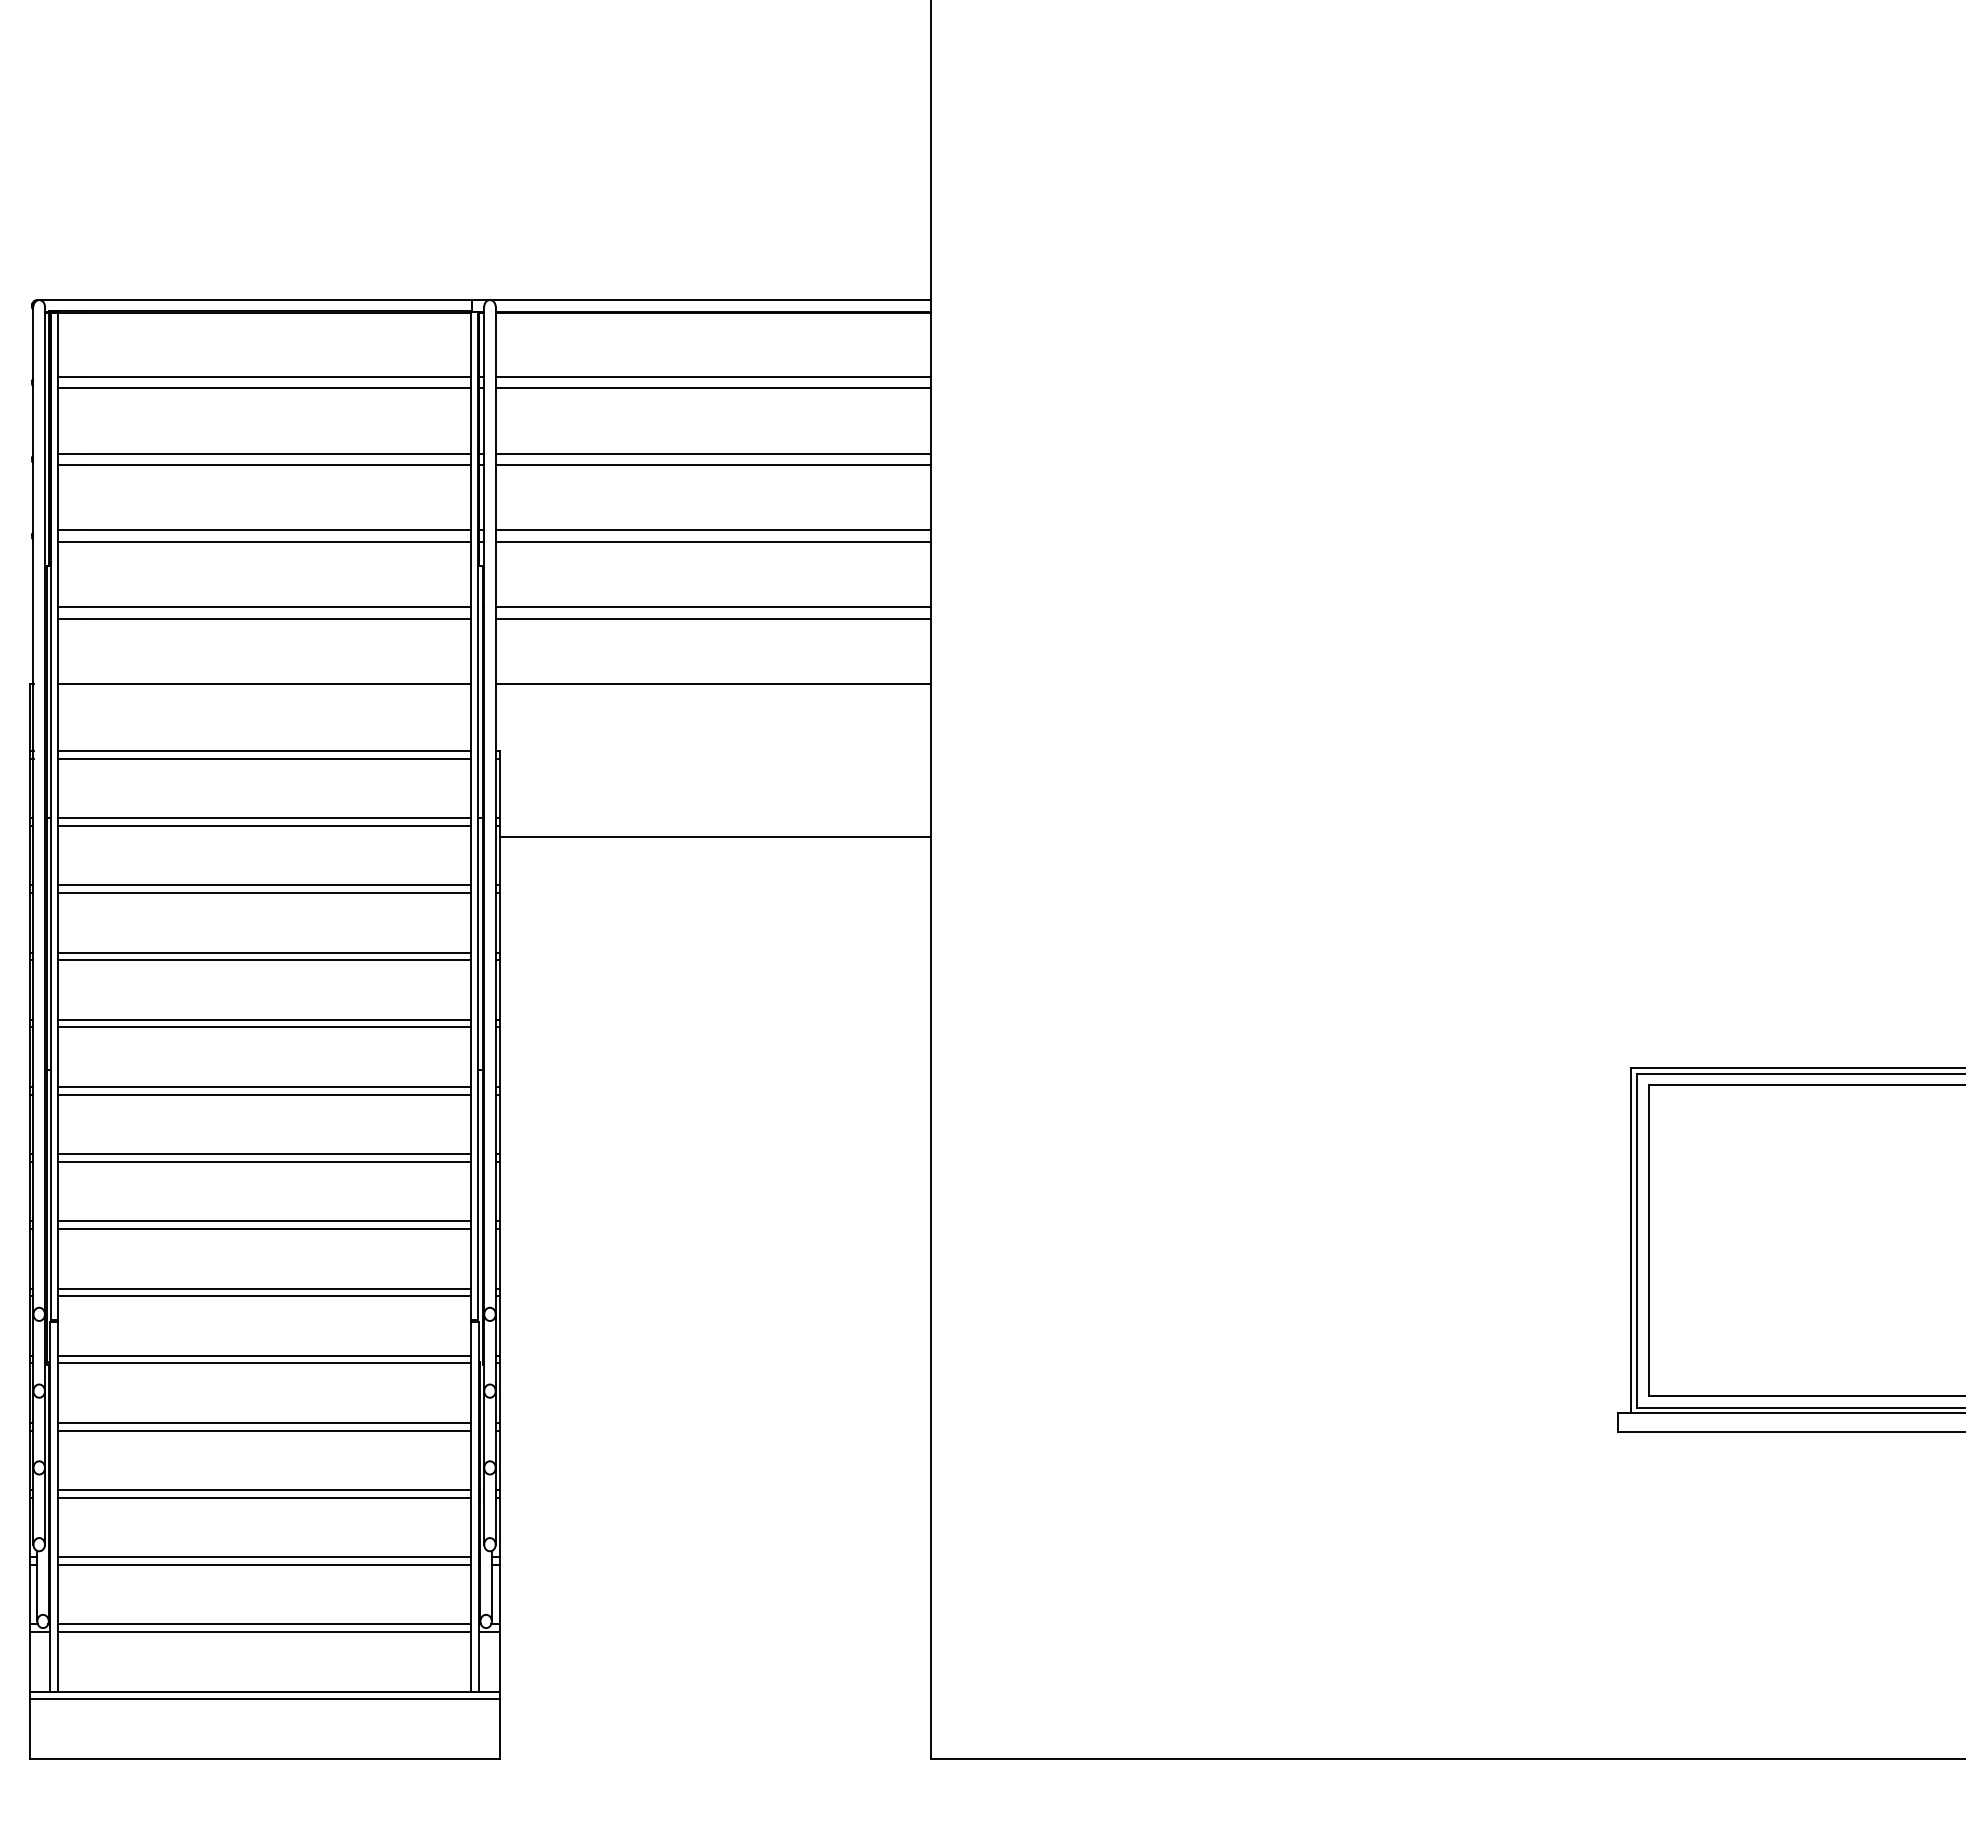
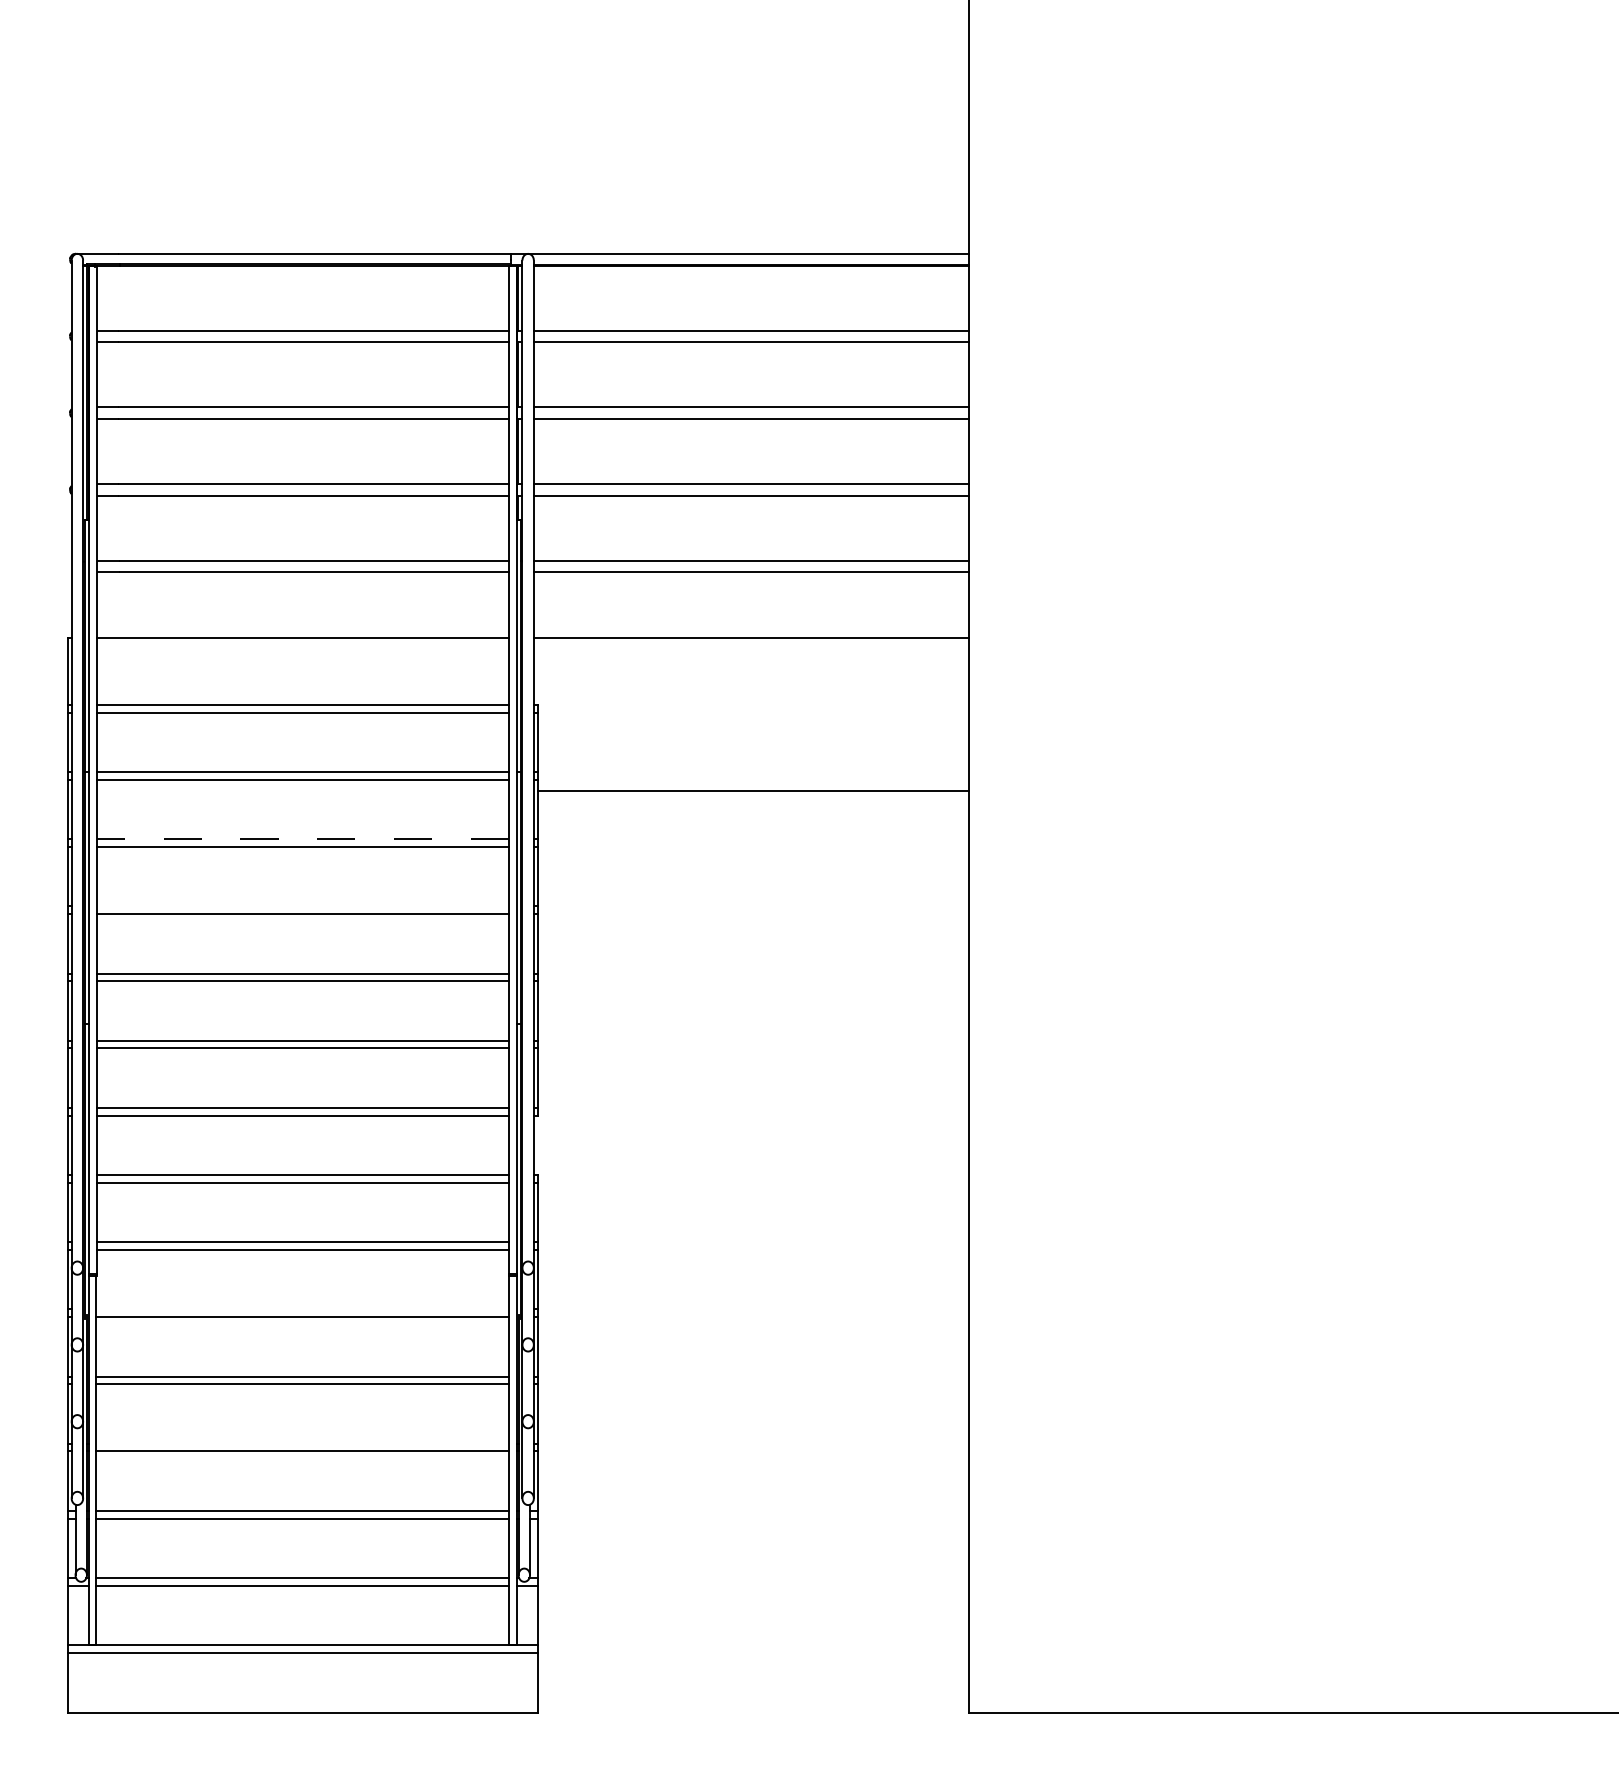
line: (264, 885) -> (302, 839), solid -> dashed
line: (264, 952) -> (302, 906), removed
line: (499, 1191) -> (537, 1145), removed
line: (264, 1355) -> (302, 1309), removed
line: (264, 1490) -> (302, 1444), removed

